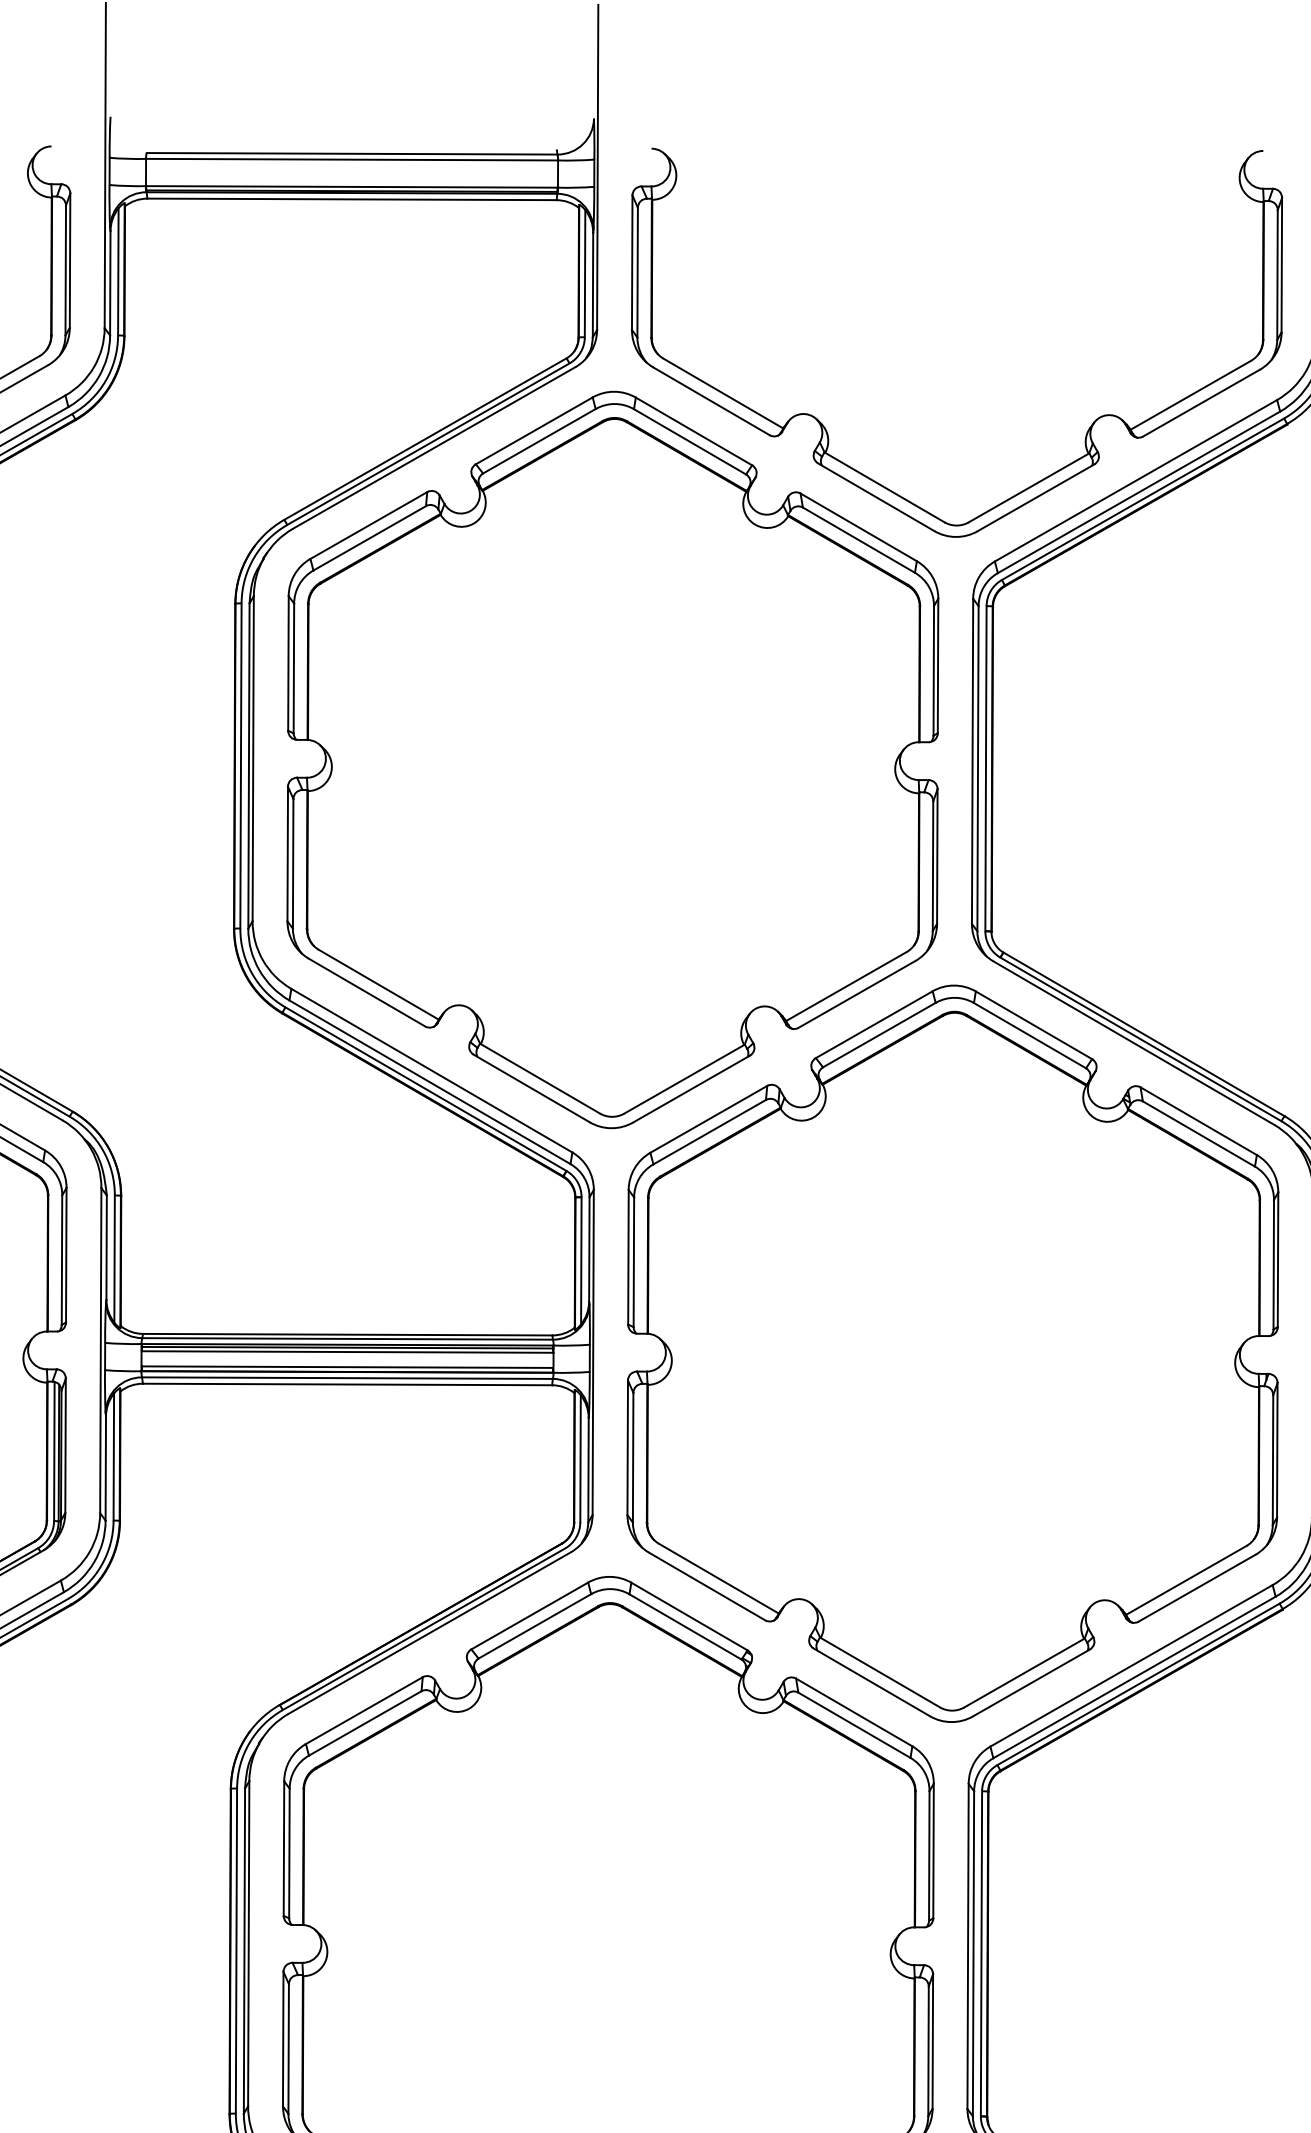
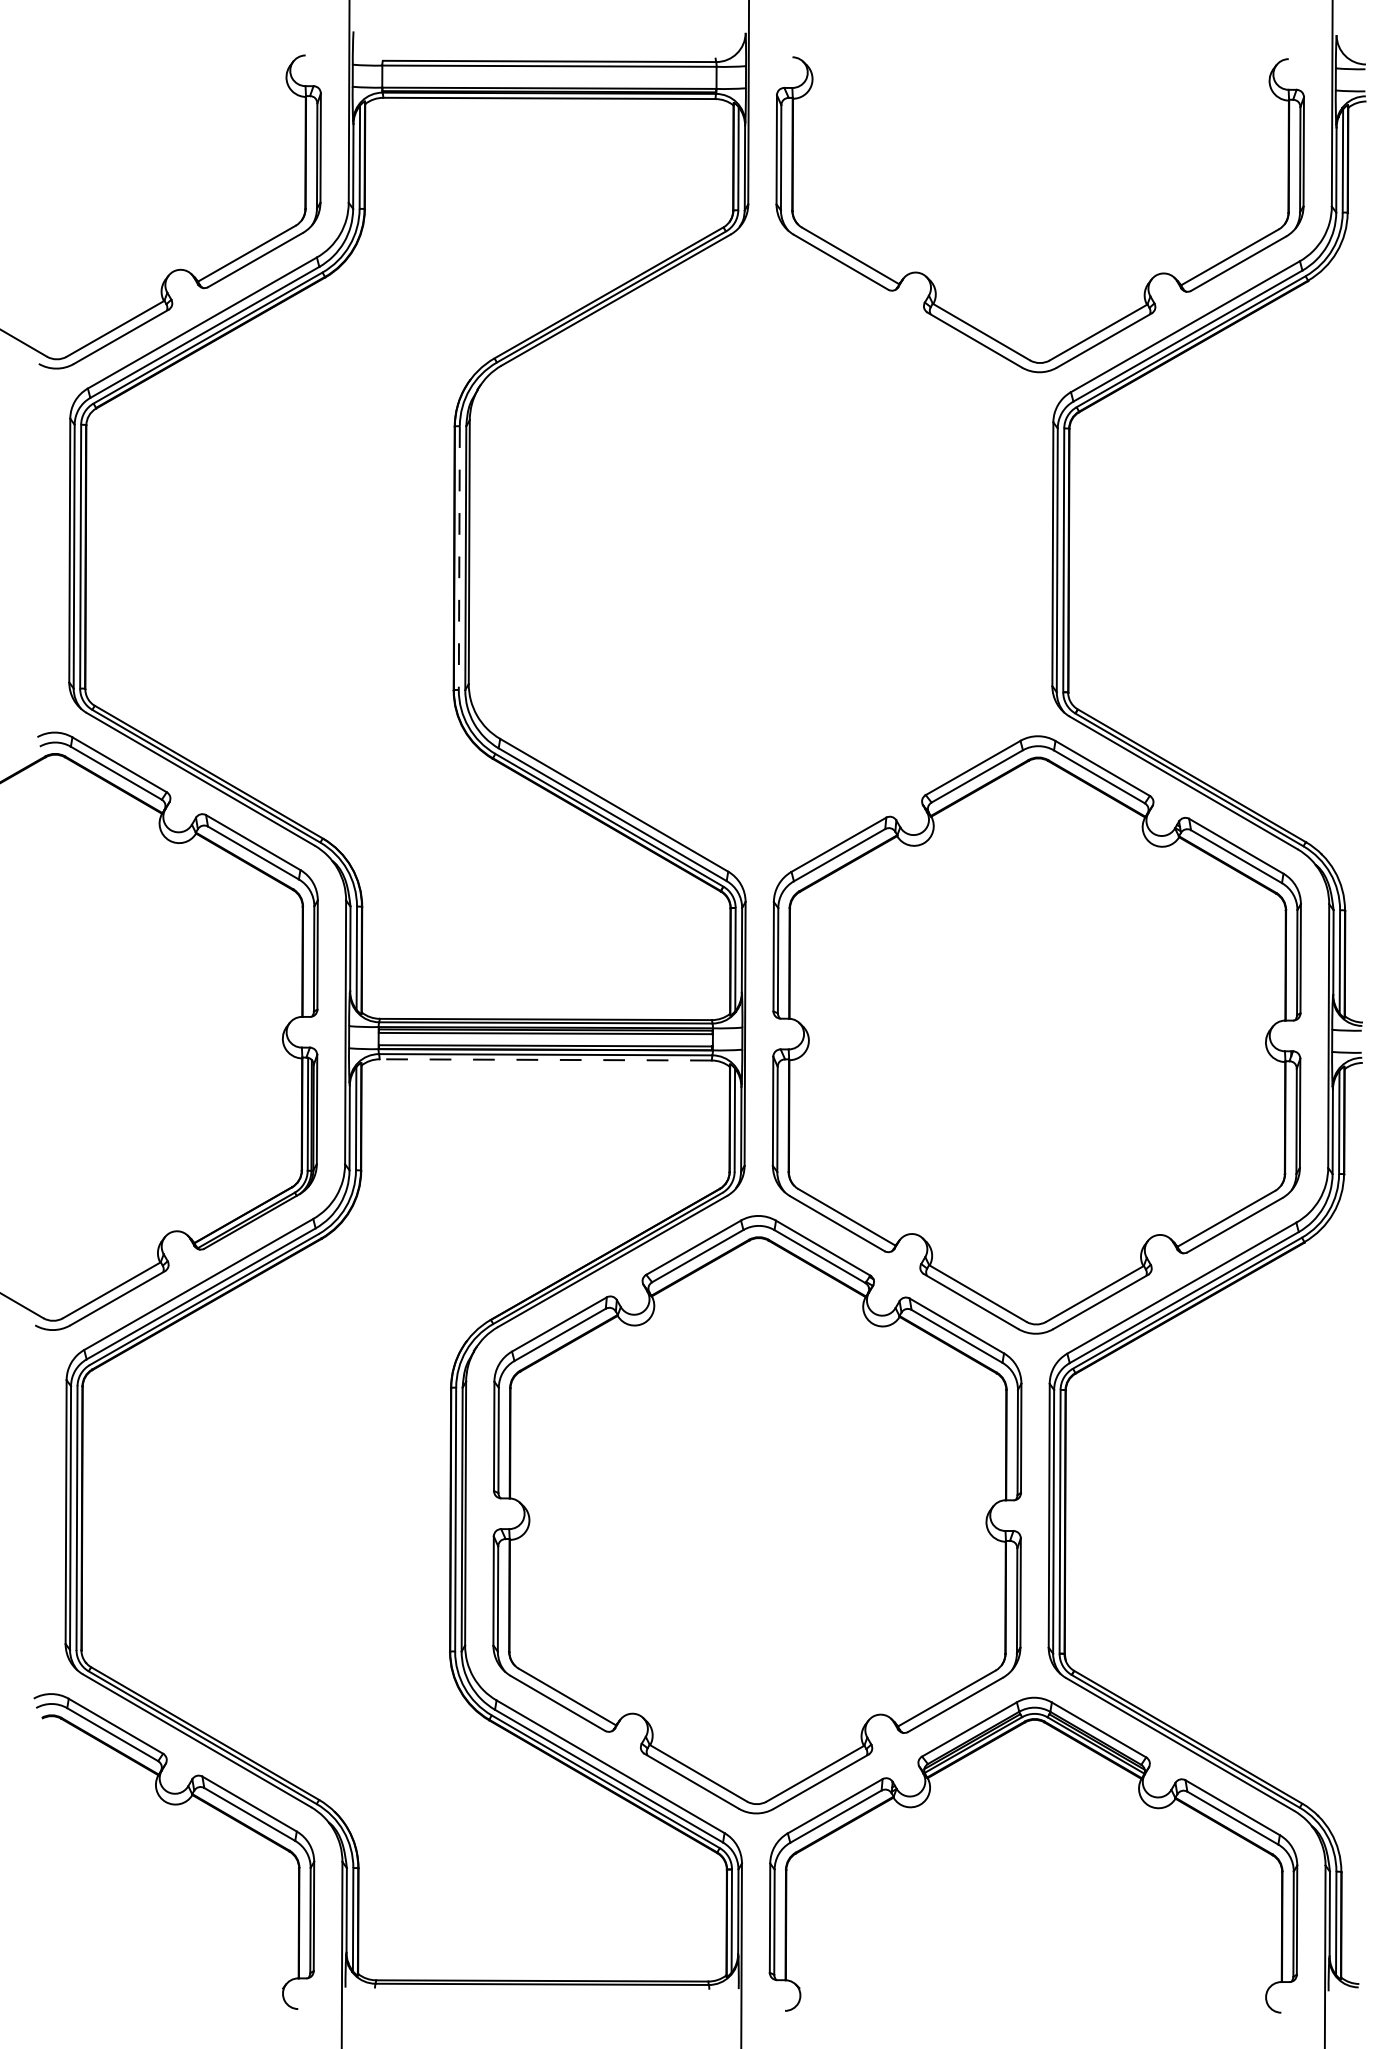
part: (613, 759) -> (761, 552), removed
line: (241, 766) -> (459, 558), solid -> dashed
line: (347, 1384) -> (545, 1059), solid -> dashed

